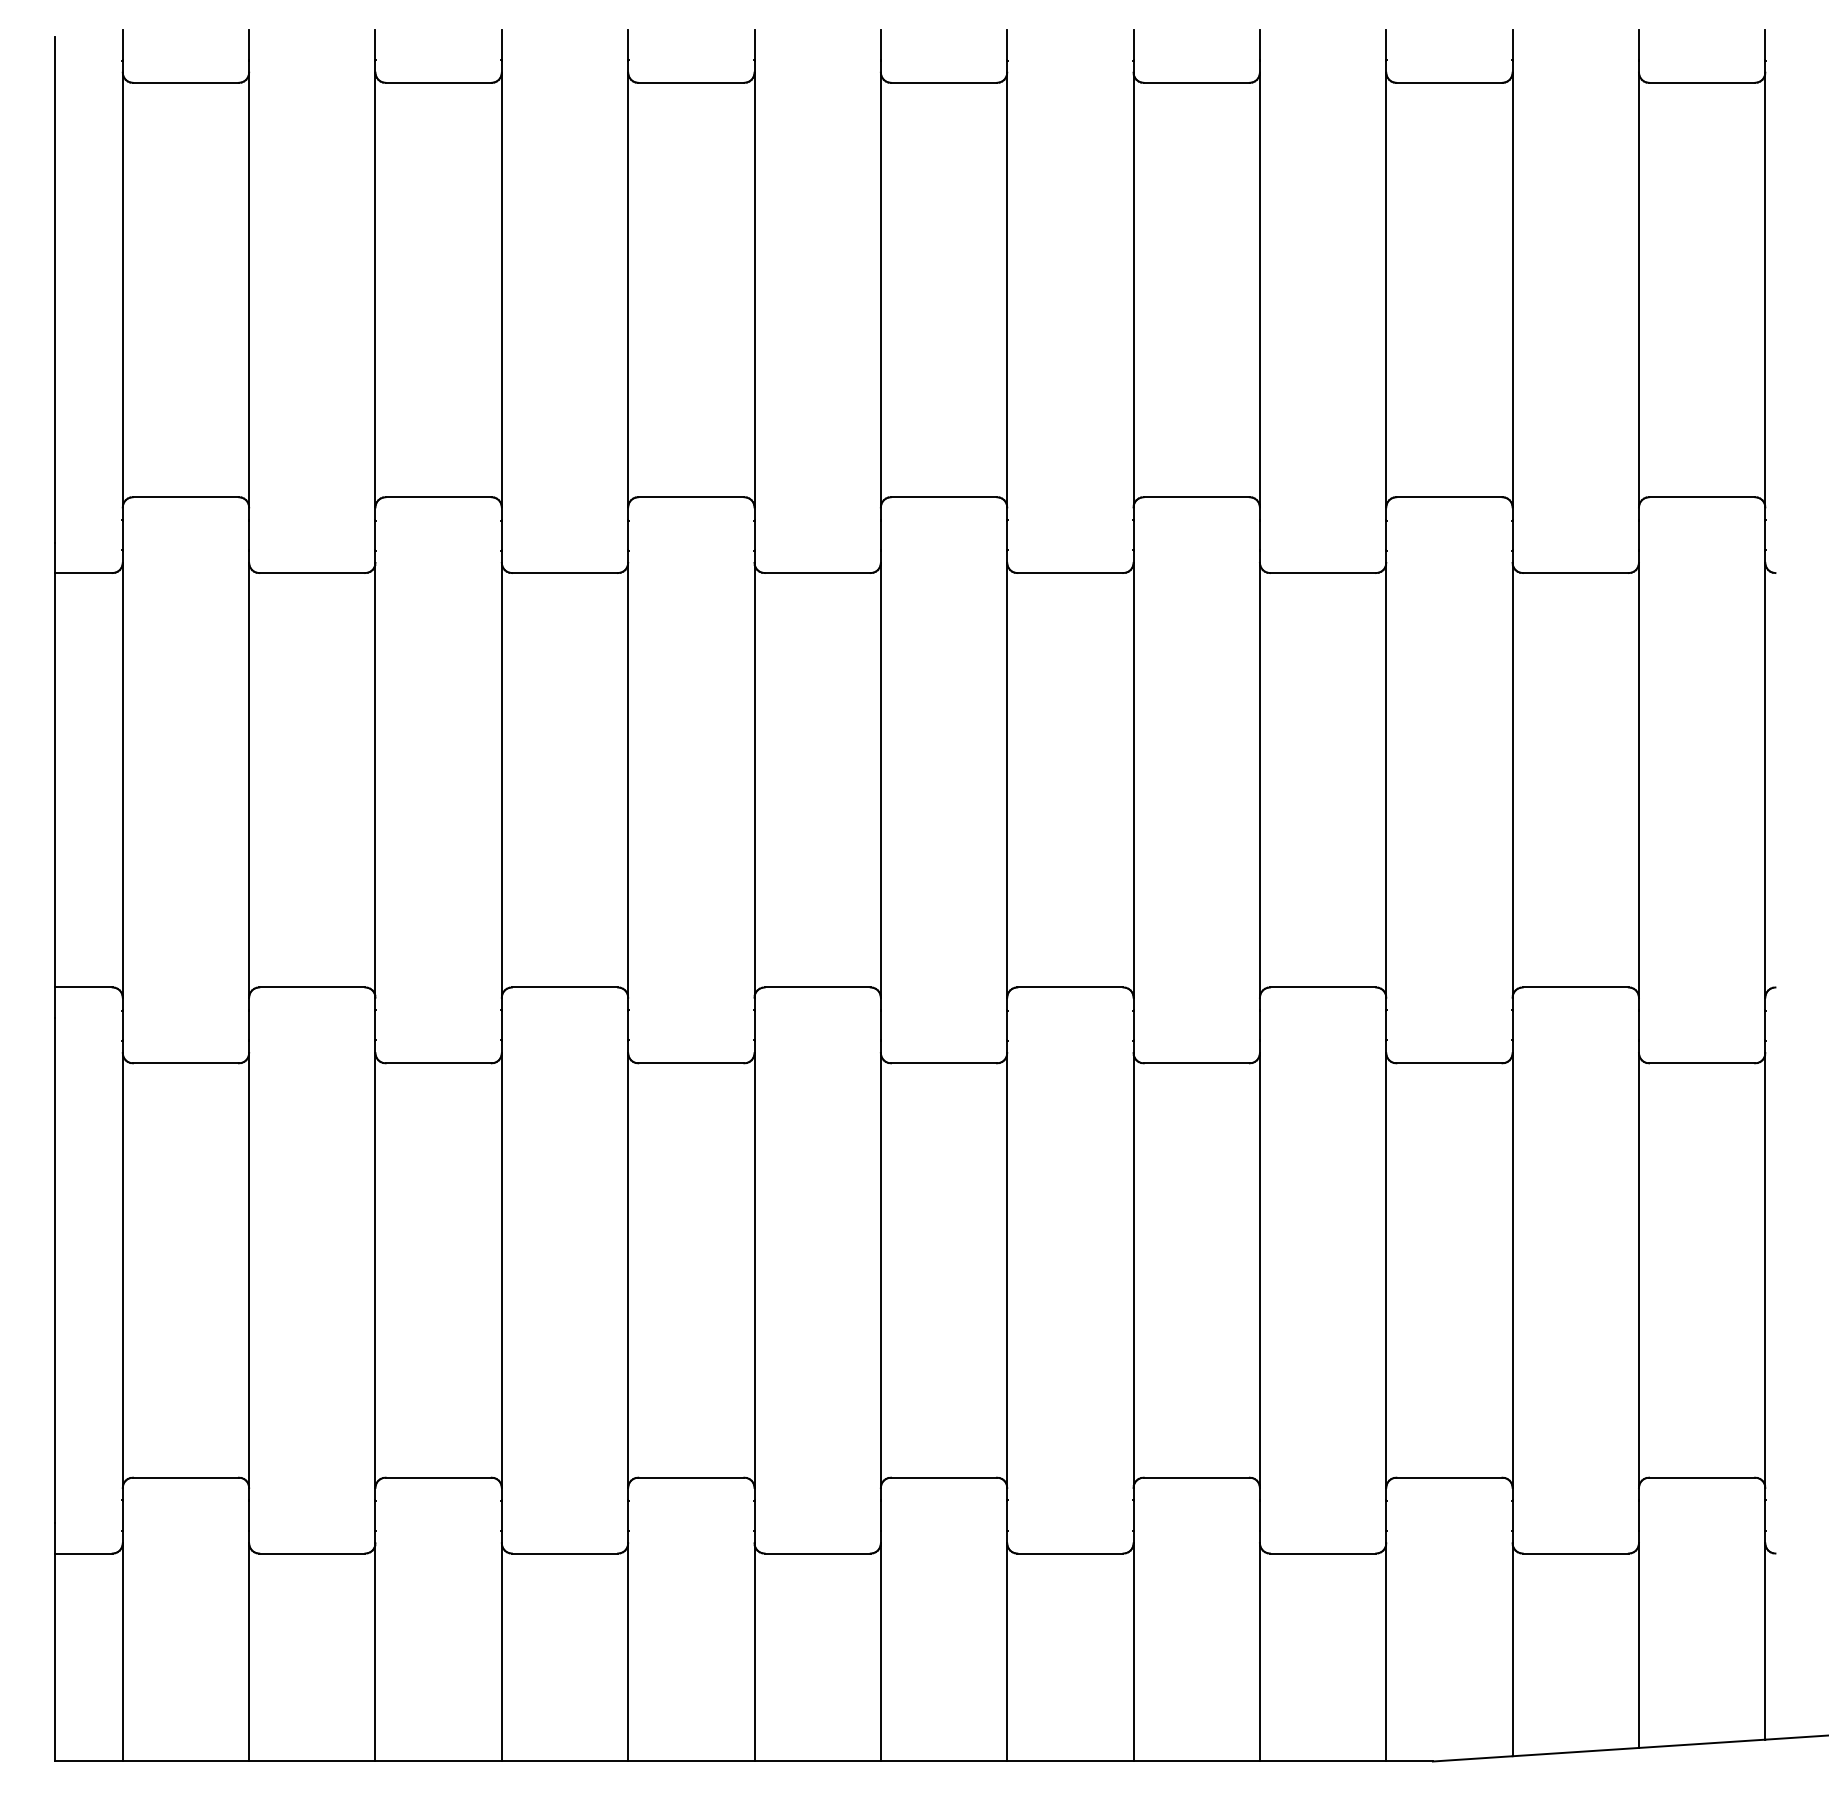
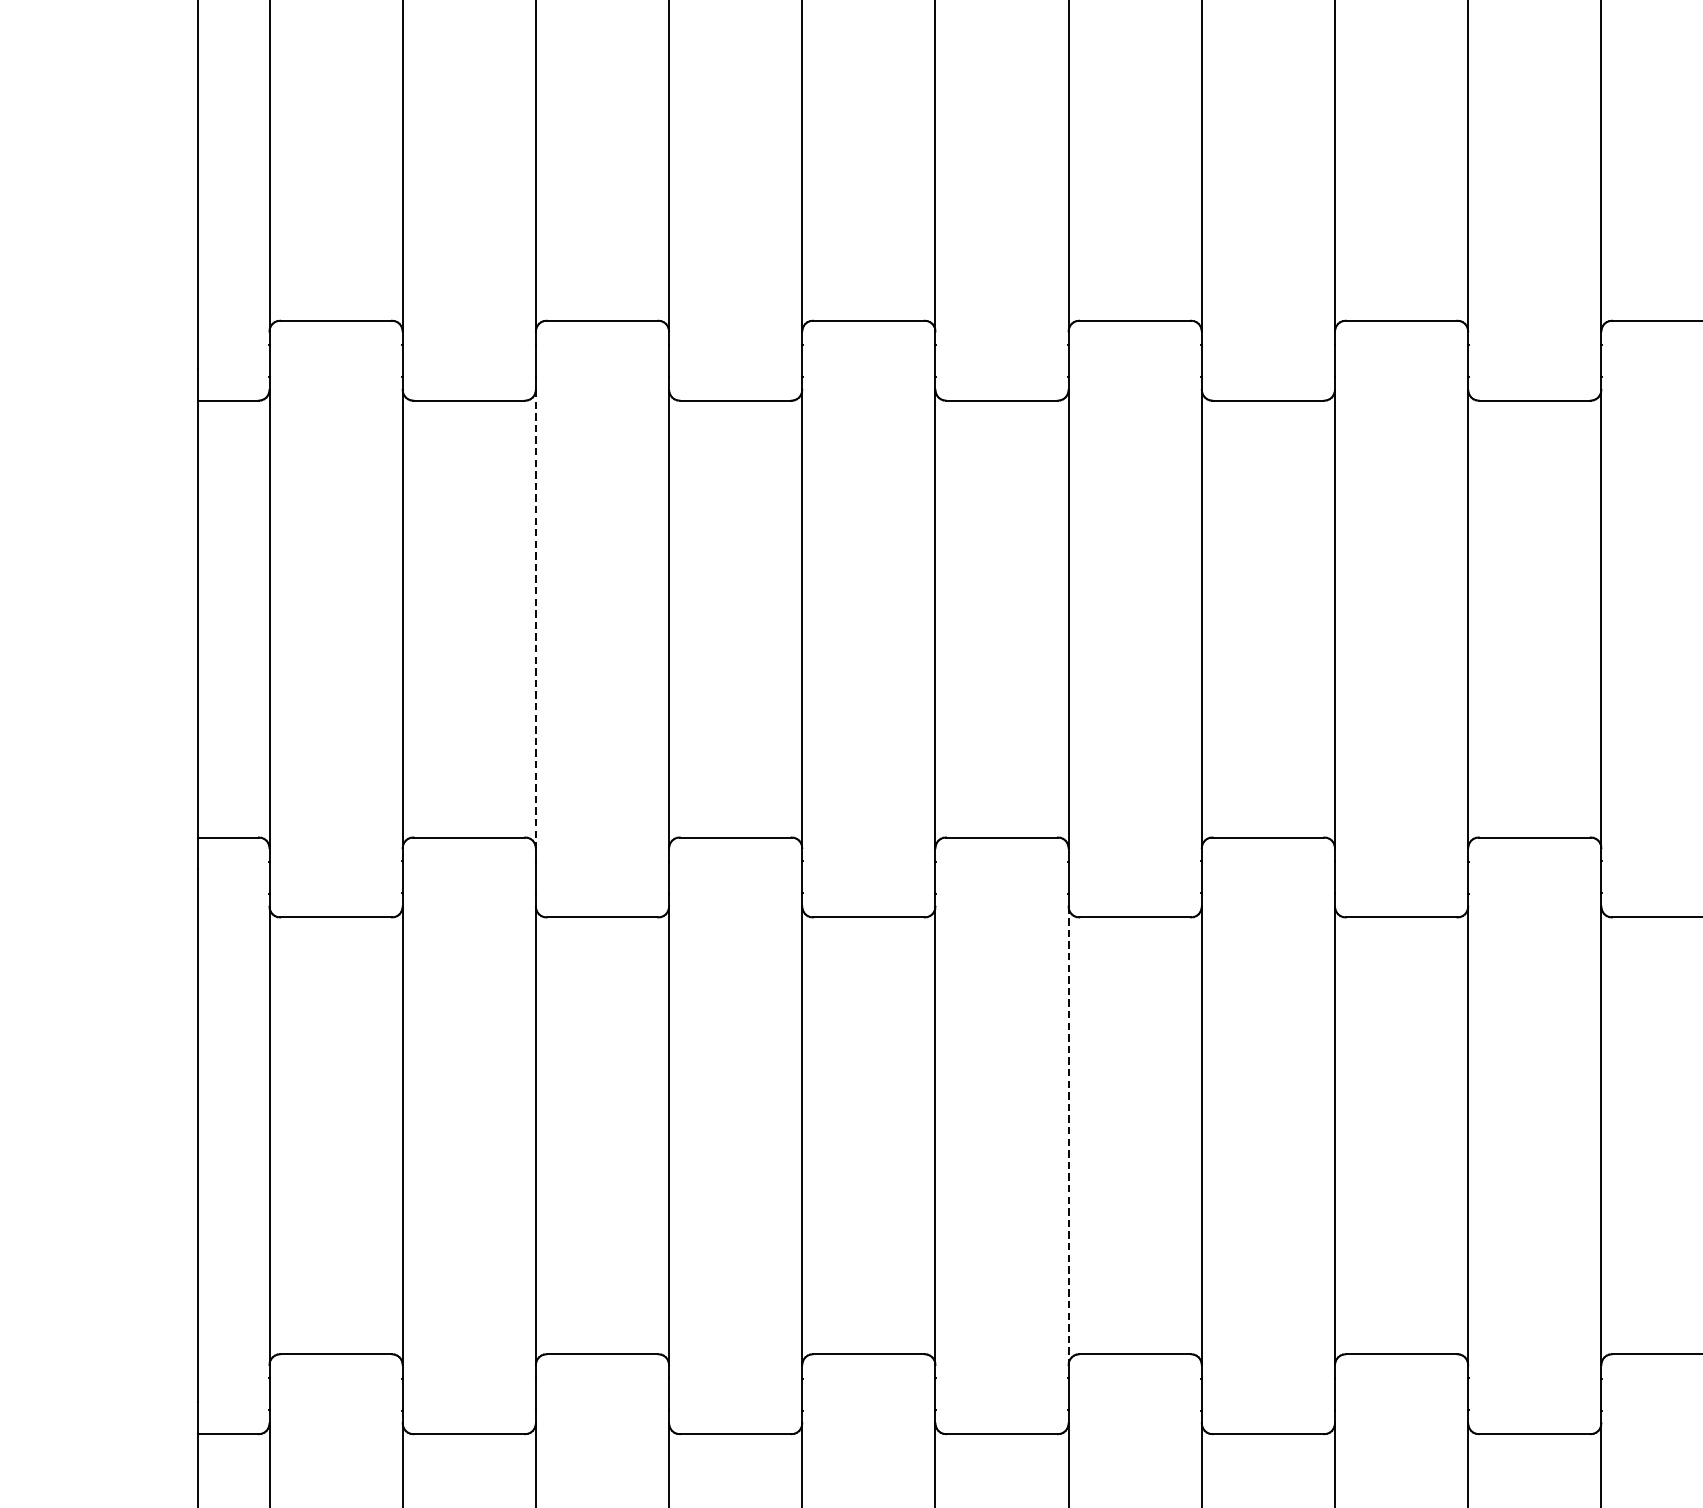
line: (375, 780) -> (535, 619), solid -> dashed
line: (880, 1271) -> (1068, 1136), solid -> dashed

